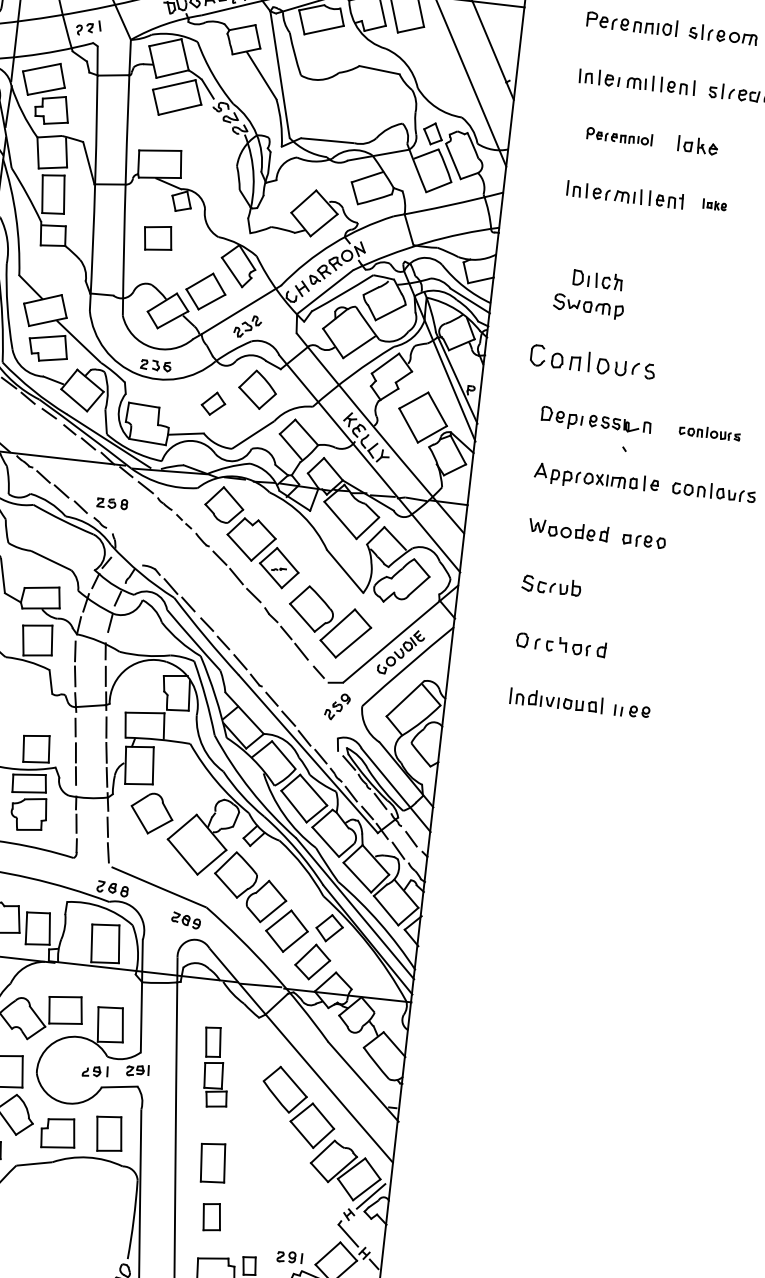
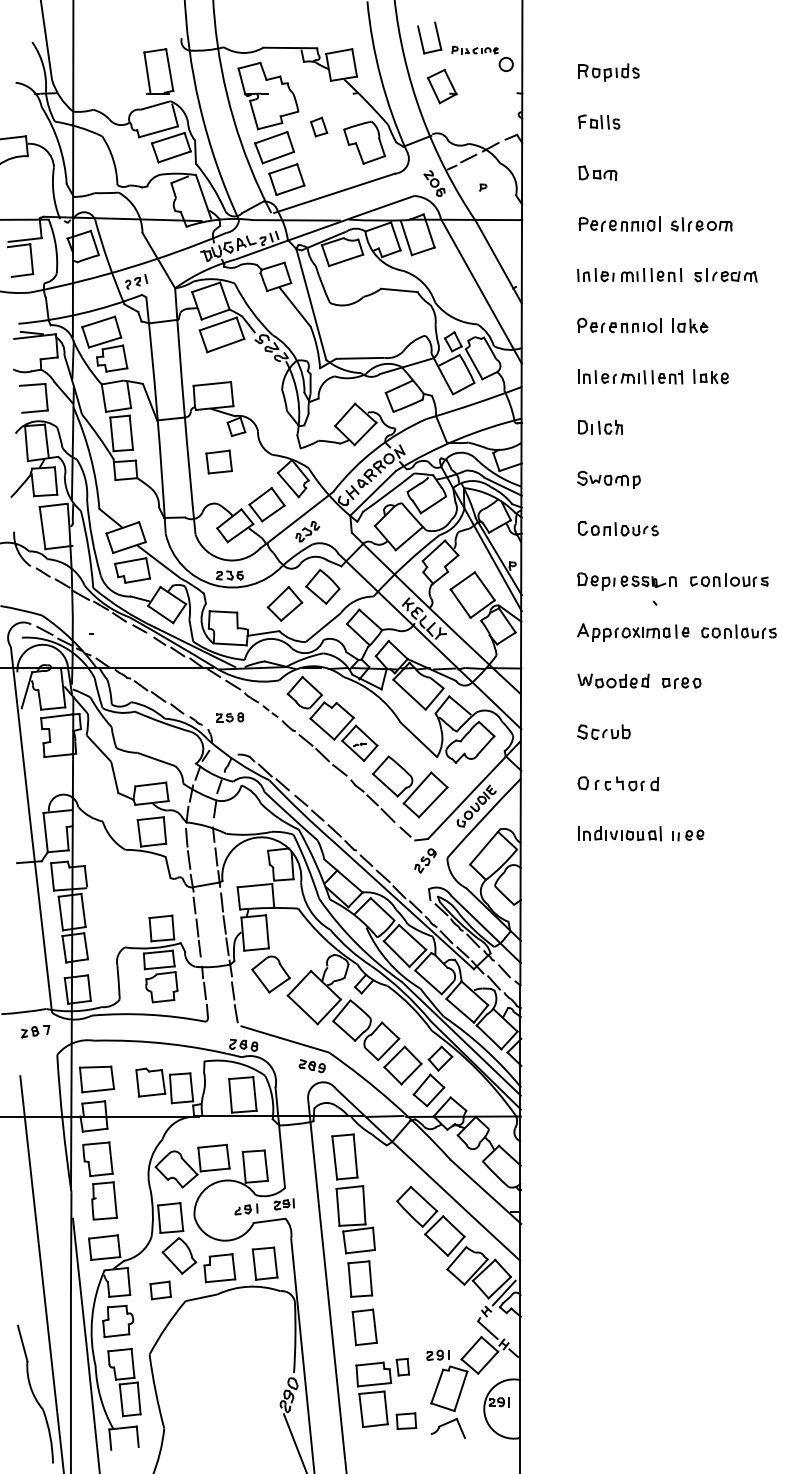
part: (619, 136) -> (619, 325), size x1.43
part: (714, 204) -> (710, 376), size x1.67
part: (597, 280) -> (600, 427), moved
part: (592, 361) -> (617, 528), size x0.71
part: (213, 403) -> (284, 603), size x1.67
part: (709, 433) -> (729, 580), size x1.43
part: (112, 503) -> (230, 717), moved
part: (216, 1067) -> (353, 1193), size x1.67
part: (211, 1217) -> (364, 1327), size x1.43

